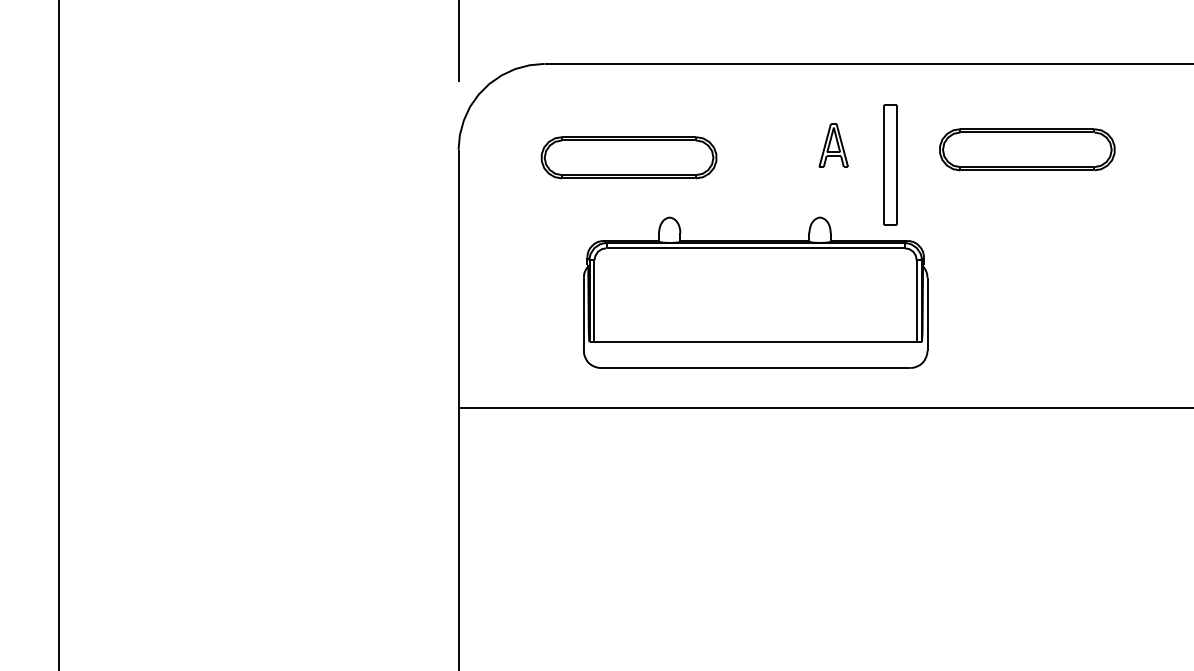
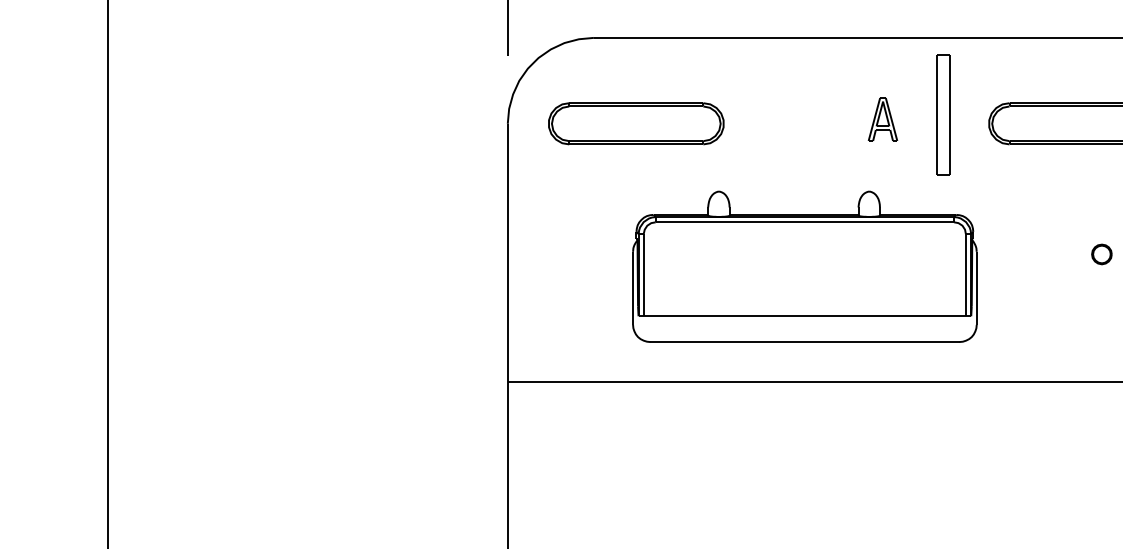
part: (628, 157) -> (635, 123), moved
part: (890, 164) -> (943, 114), moved
part: (1052, 280) -> (1101, 254), added

